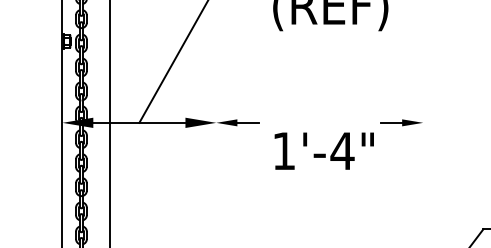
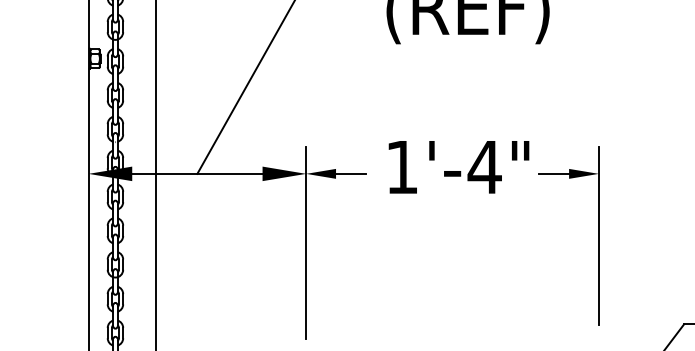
text: (323, 150) -> (457, 166), moved
line: (423, 166) -> (599, 235), added
line: (216, 171) -> (306, 242), added

